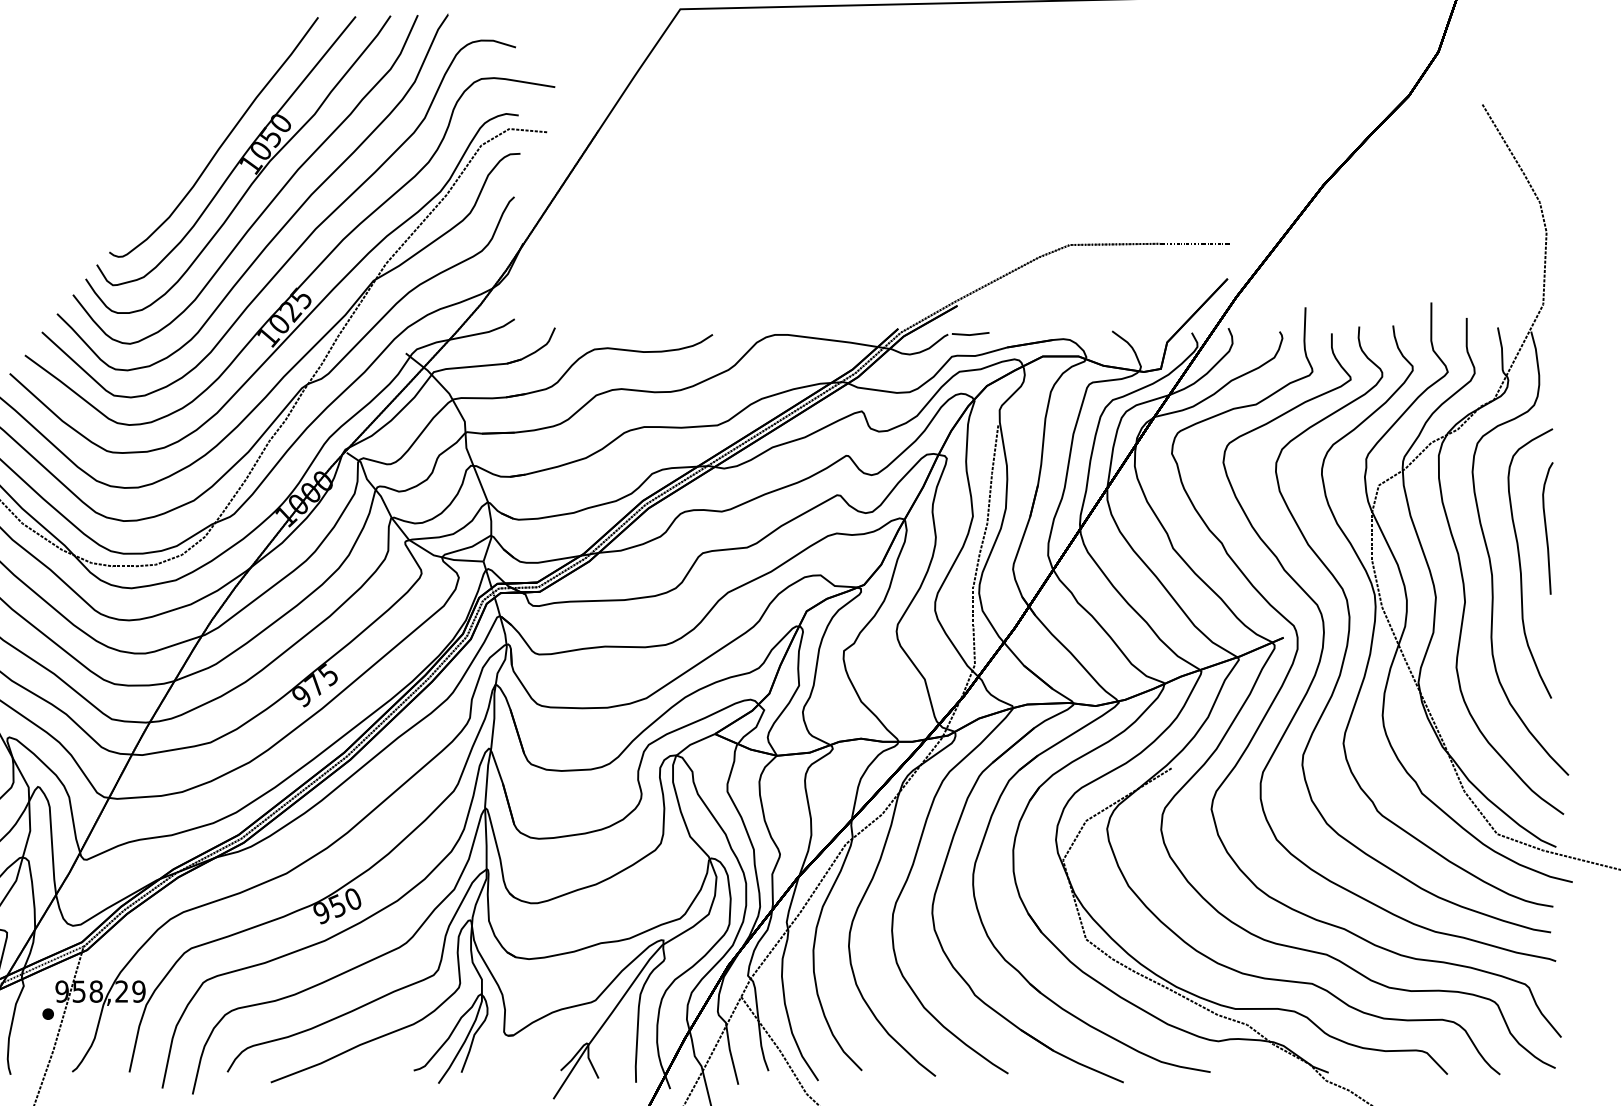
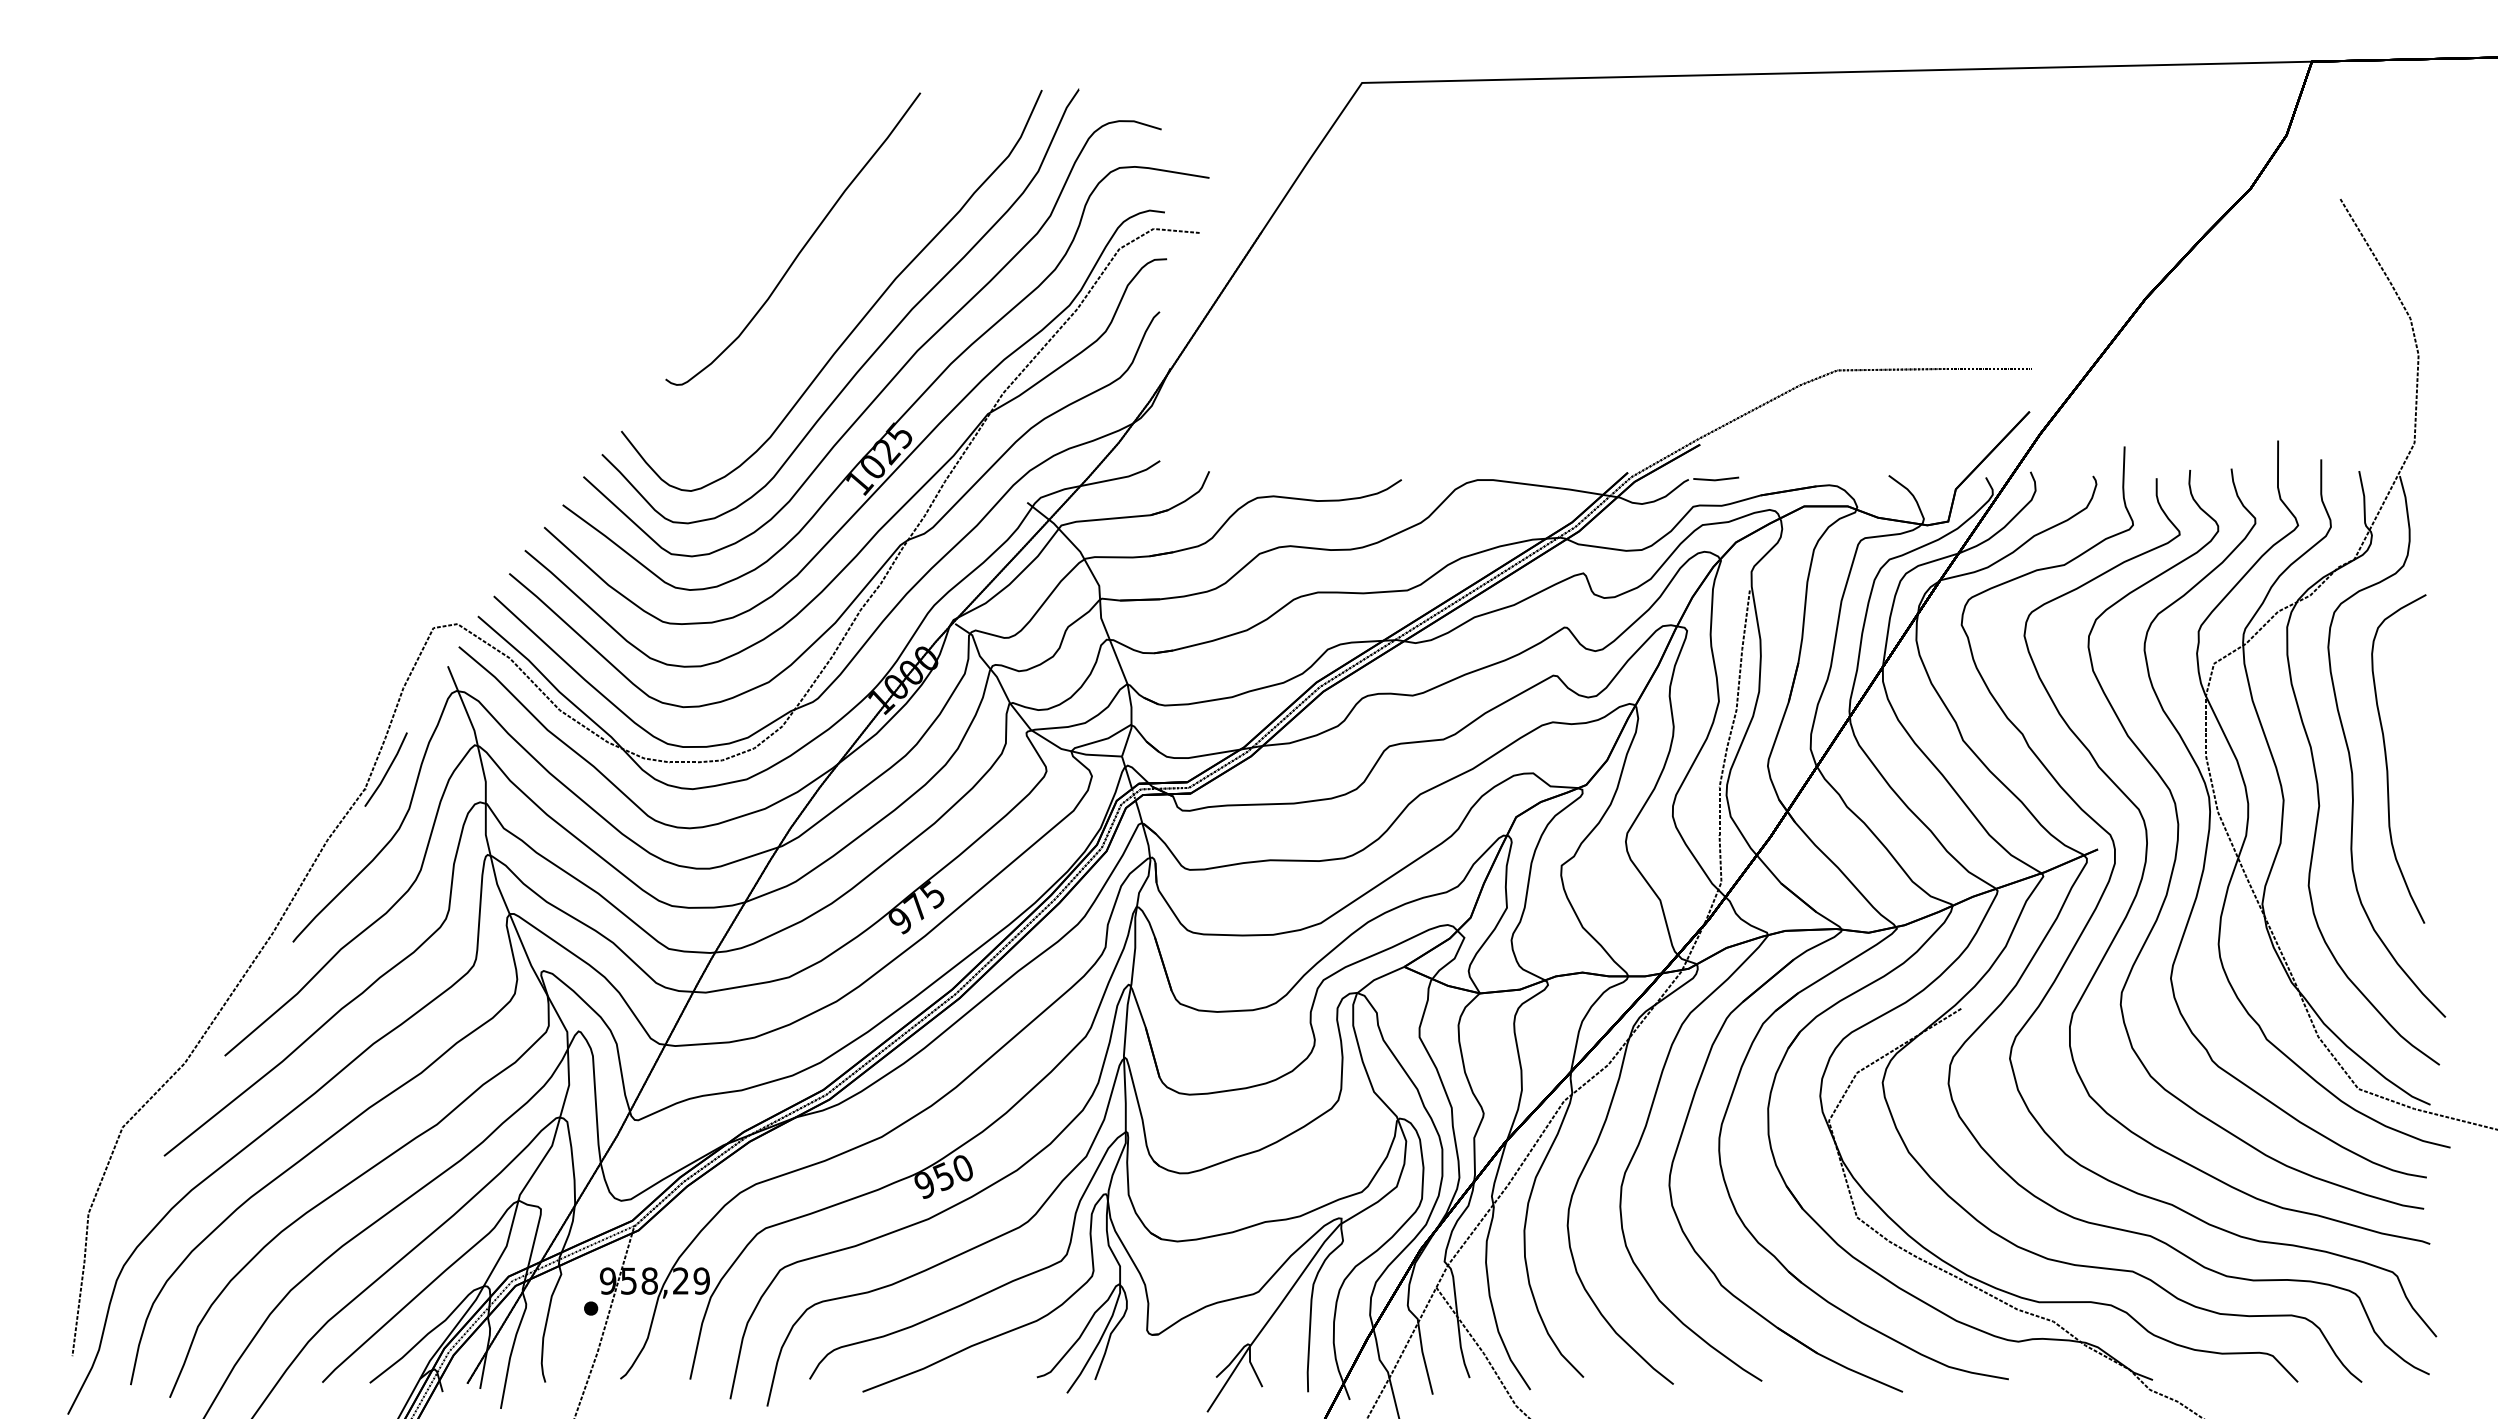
part: (237, 164) -> (822, 272), removed
part: (1547, 527) -> (2419, 715), removed

